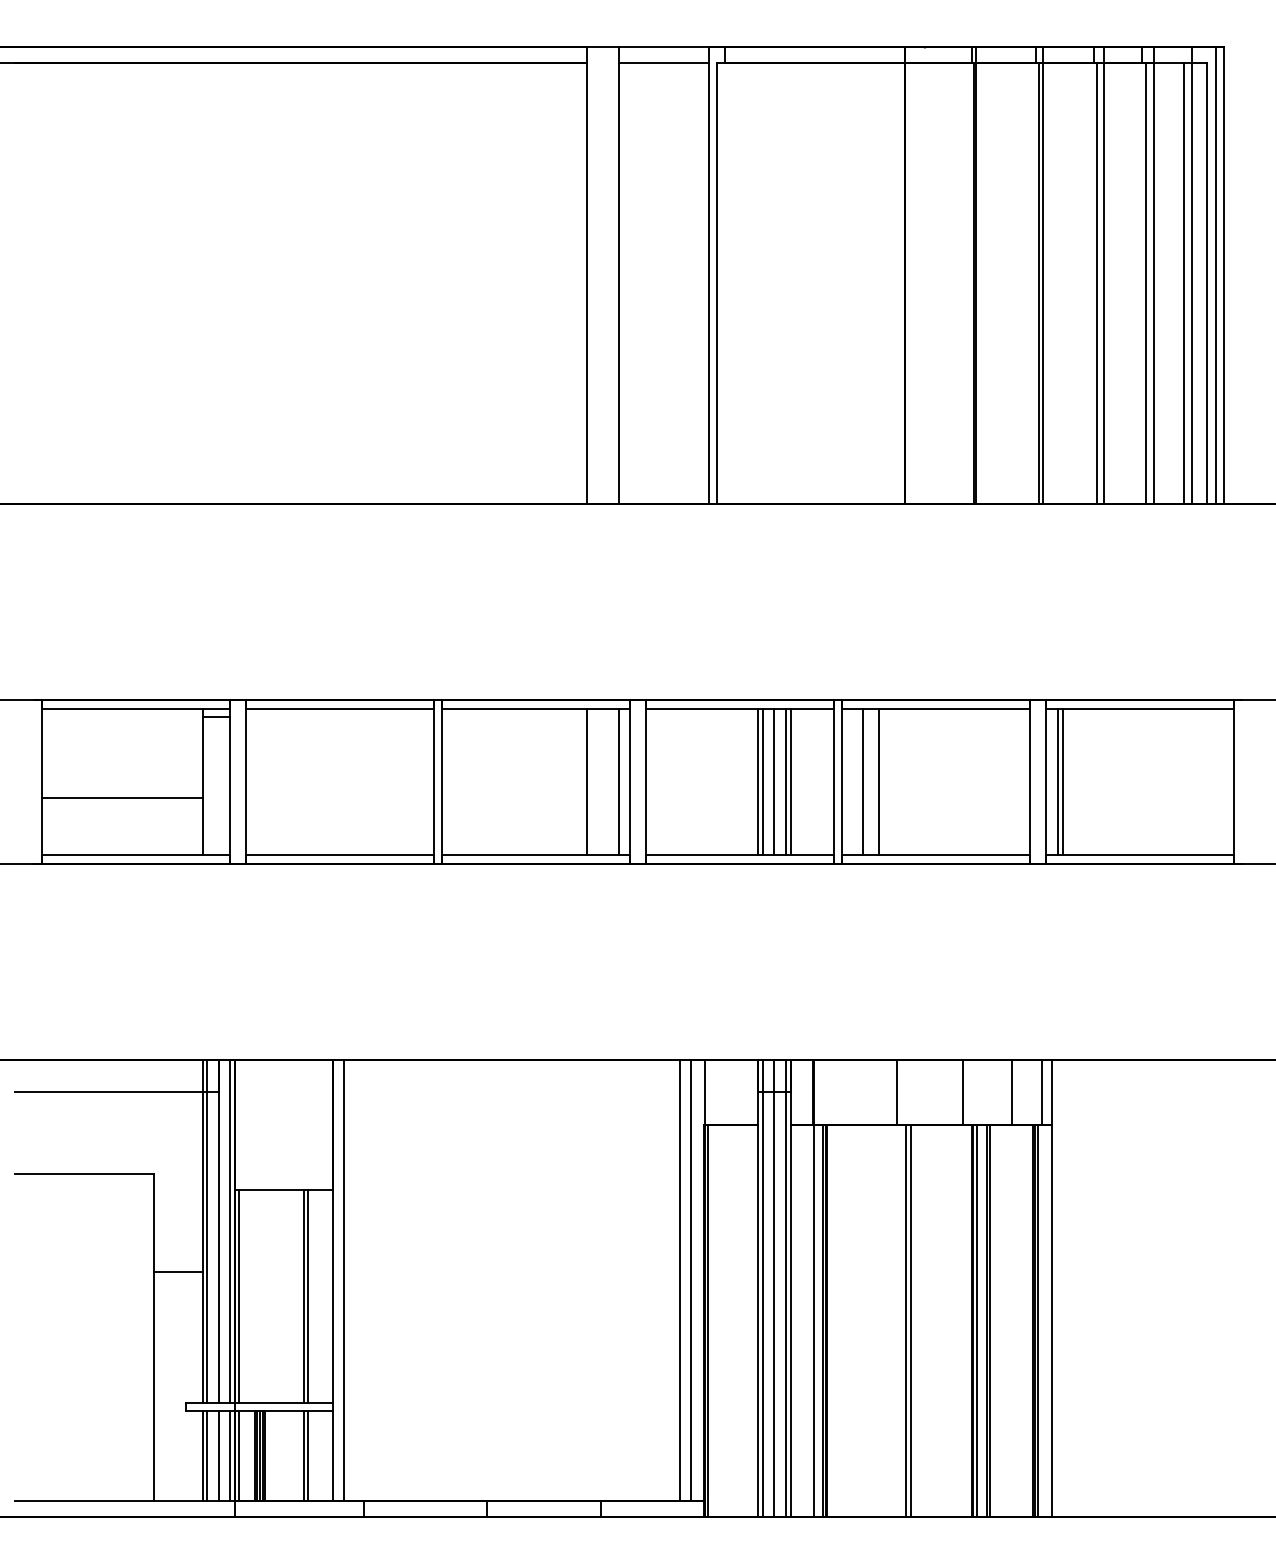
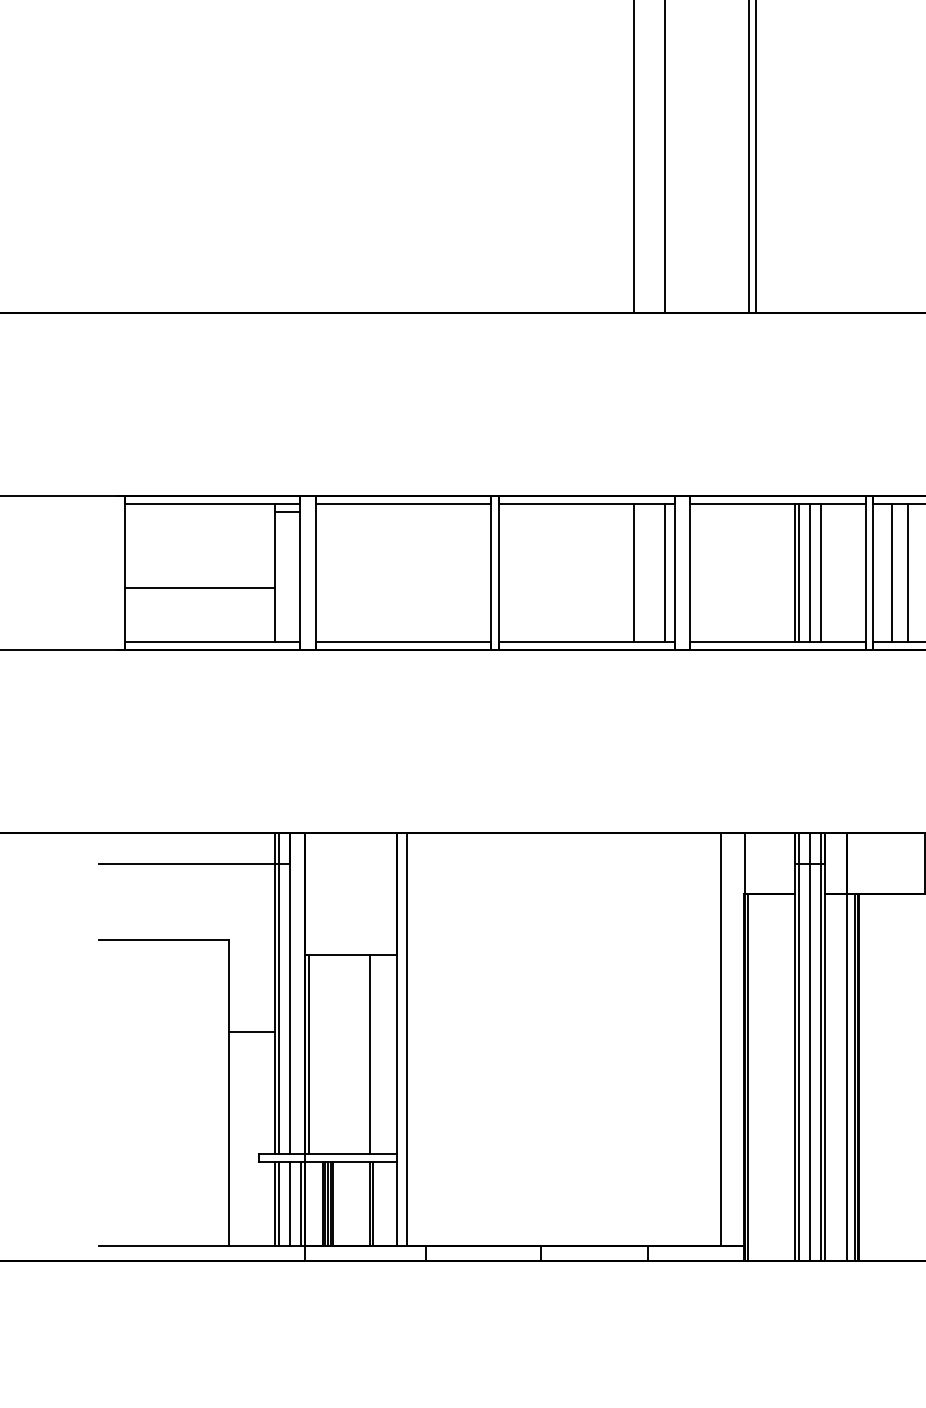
line: (790, 781) -> (825, 572), removed
line: (230, 1230) -> (300, 992), removed
line: (691, 1279) -> (732, 1038), removed
line: (308, 1296) -> (373, 1054), removed
line: (238, 1455) -> (308, 1203), removed

